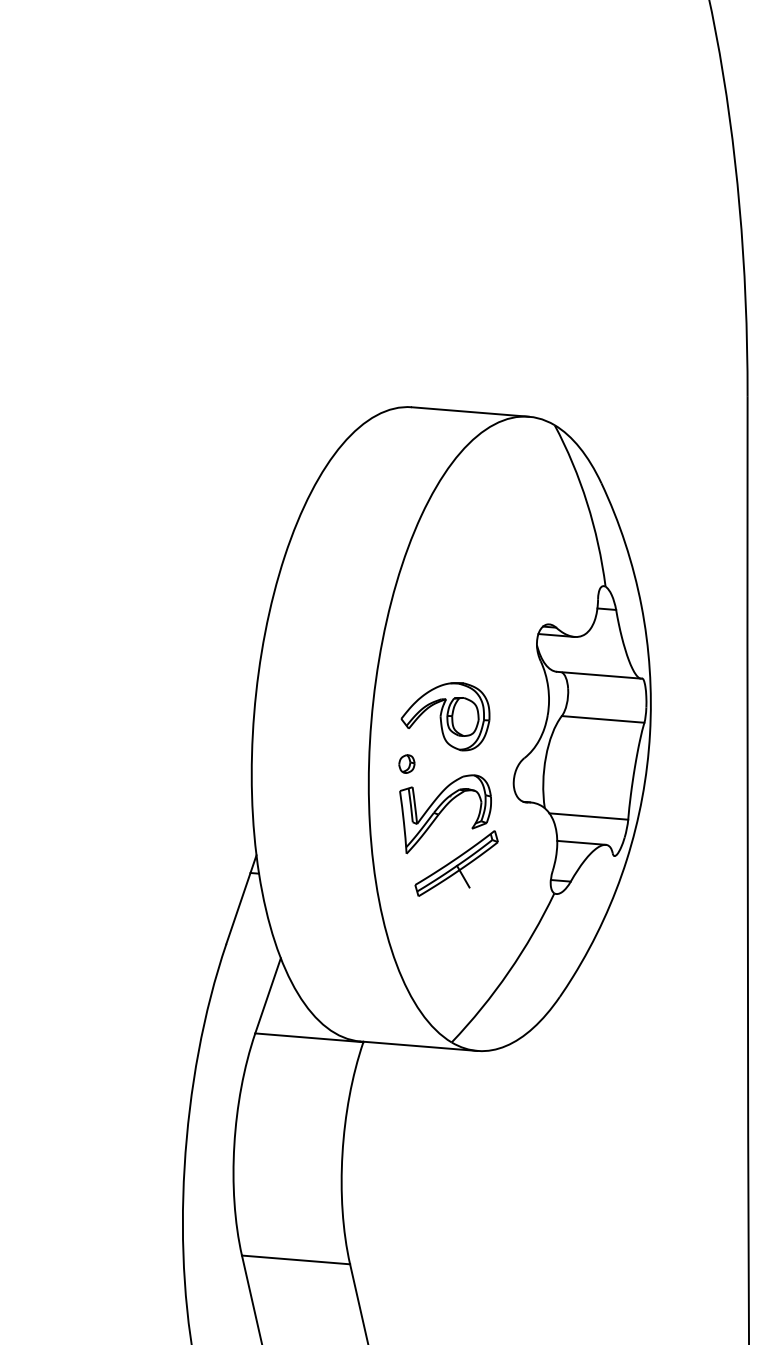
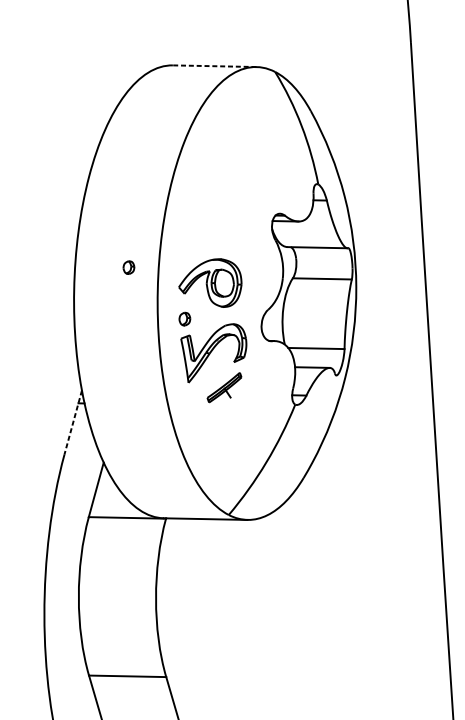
line: (470, 412) -> (214, 66), solid -> dashed
part: (332, 686) -> (128, 267), added
part: (456, 863) -> (224, 387), size x0.6
line: (241, 899) -> (73, 422), solid -> dashed

